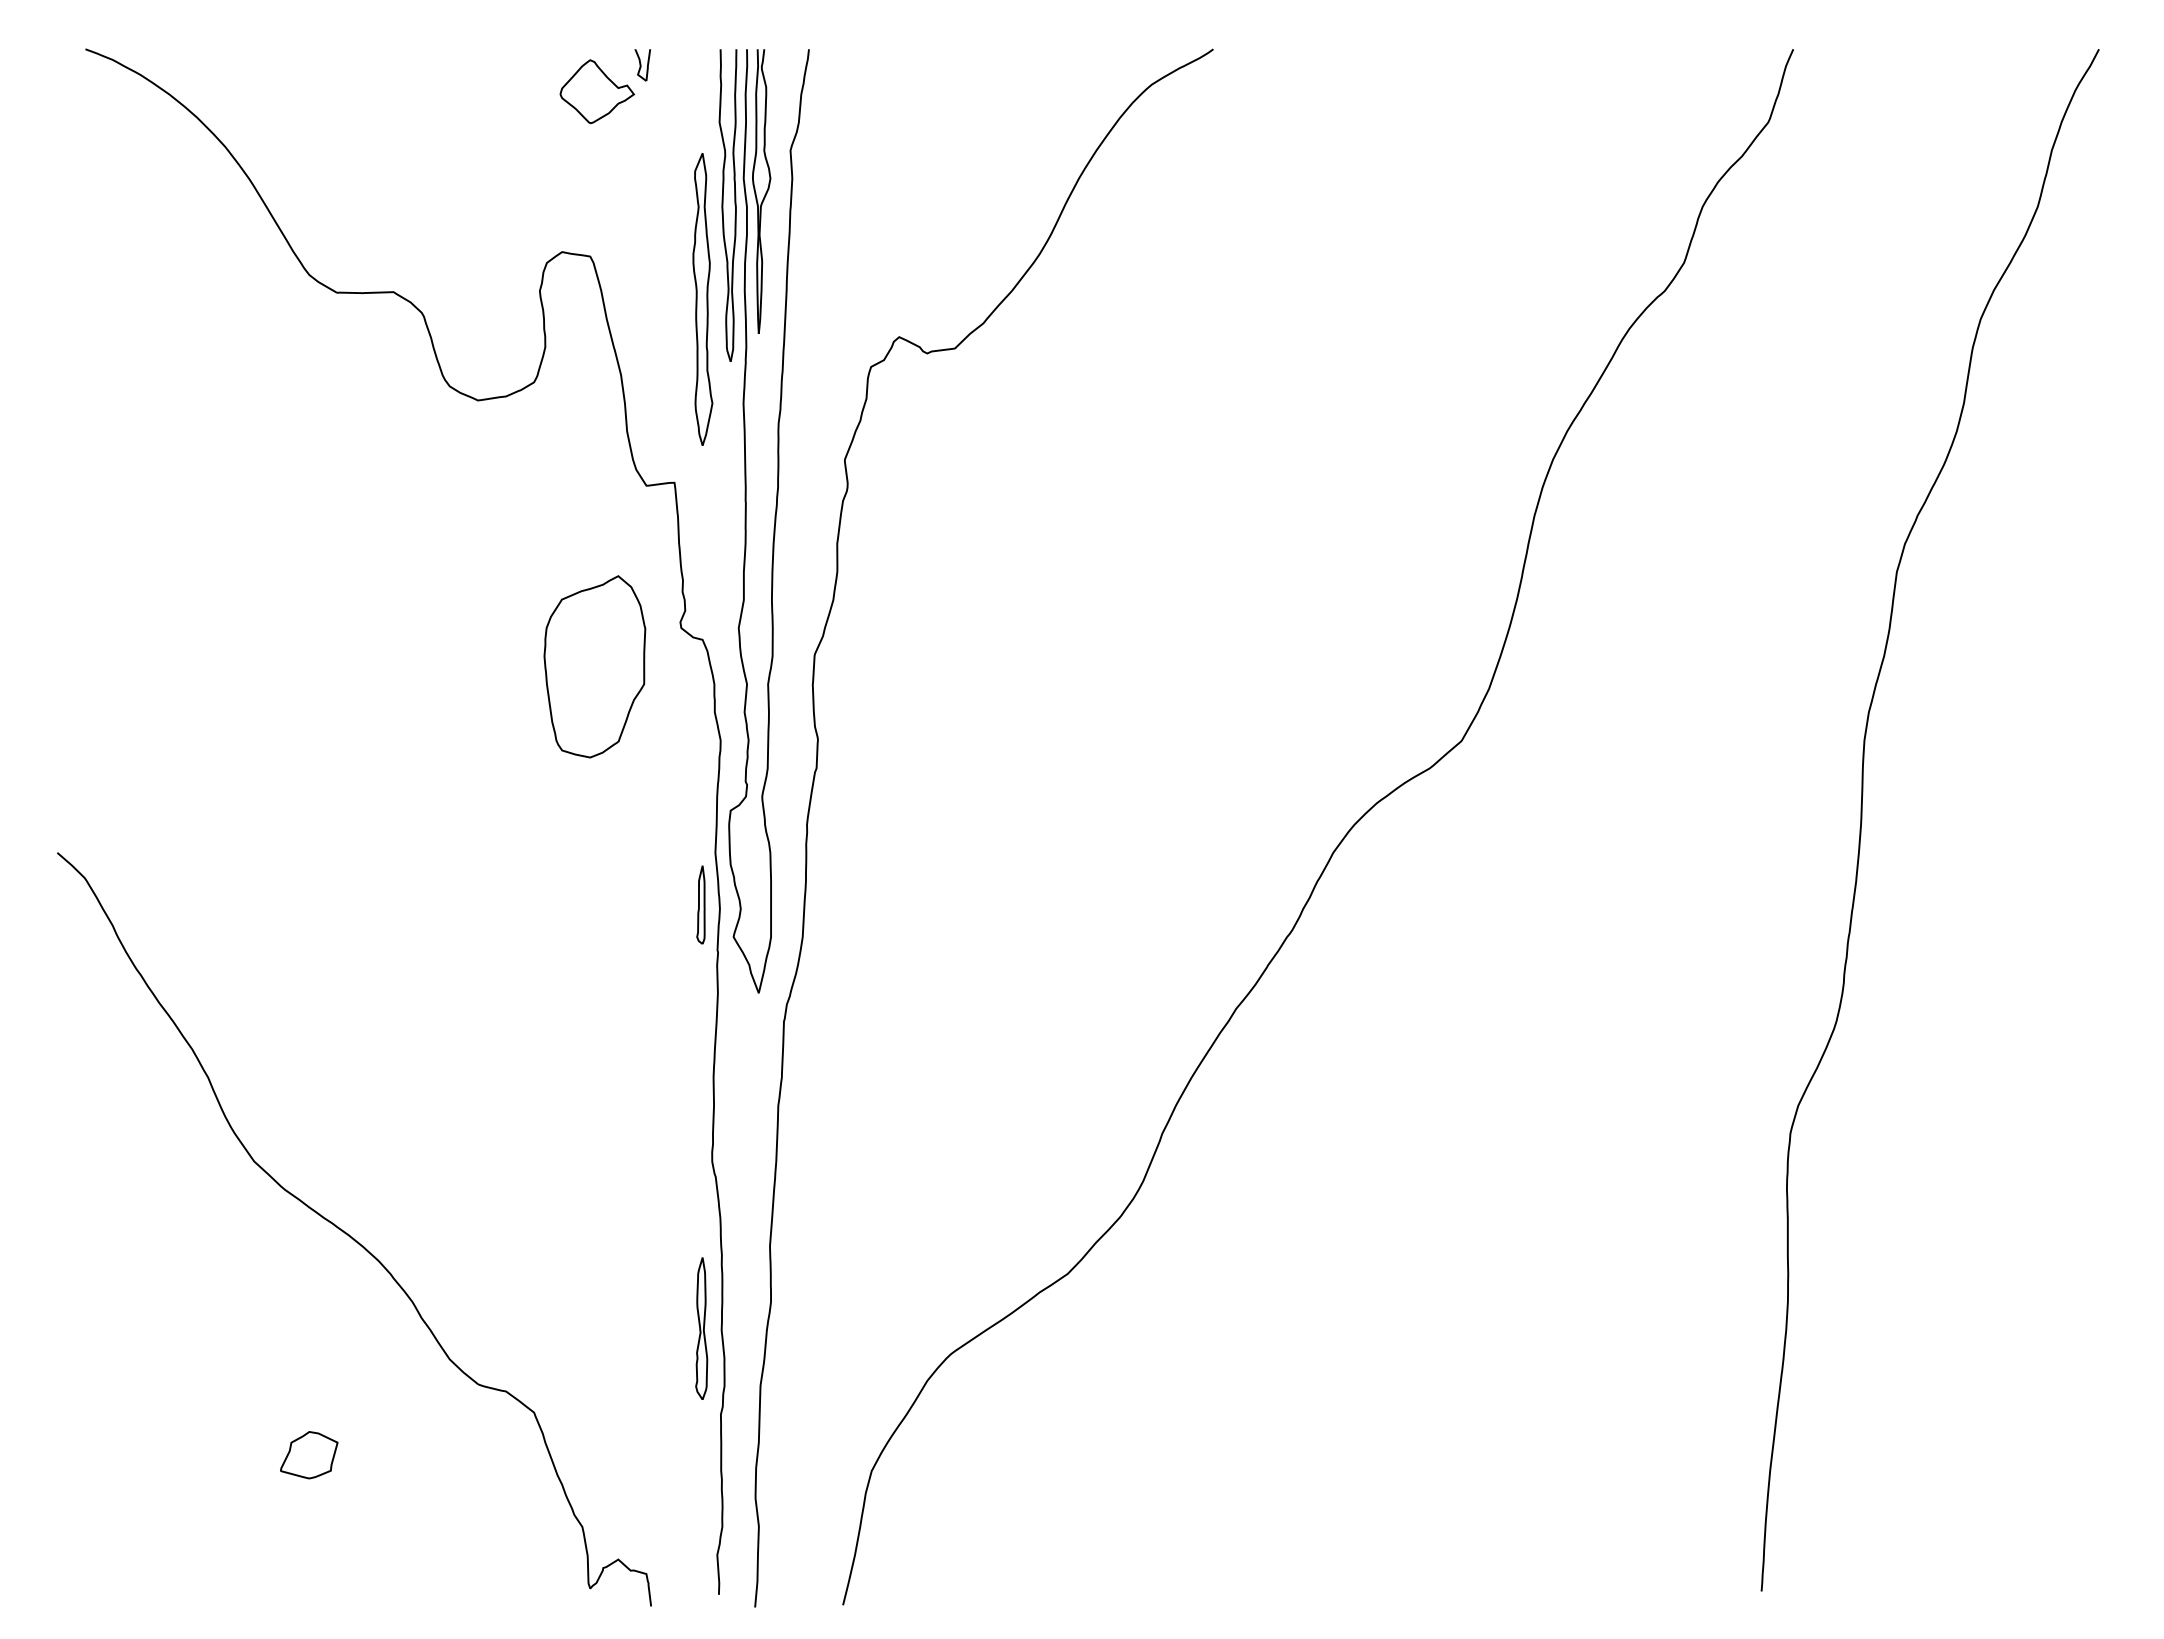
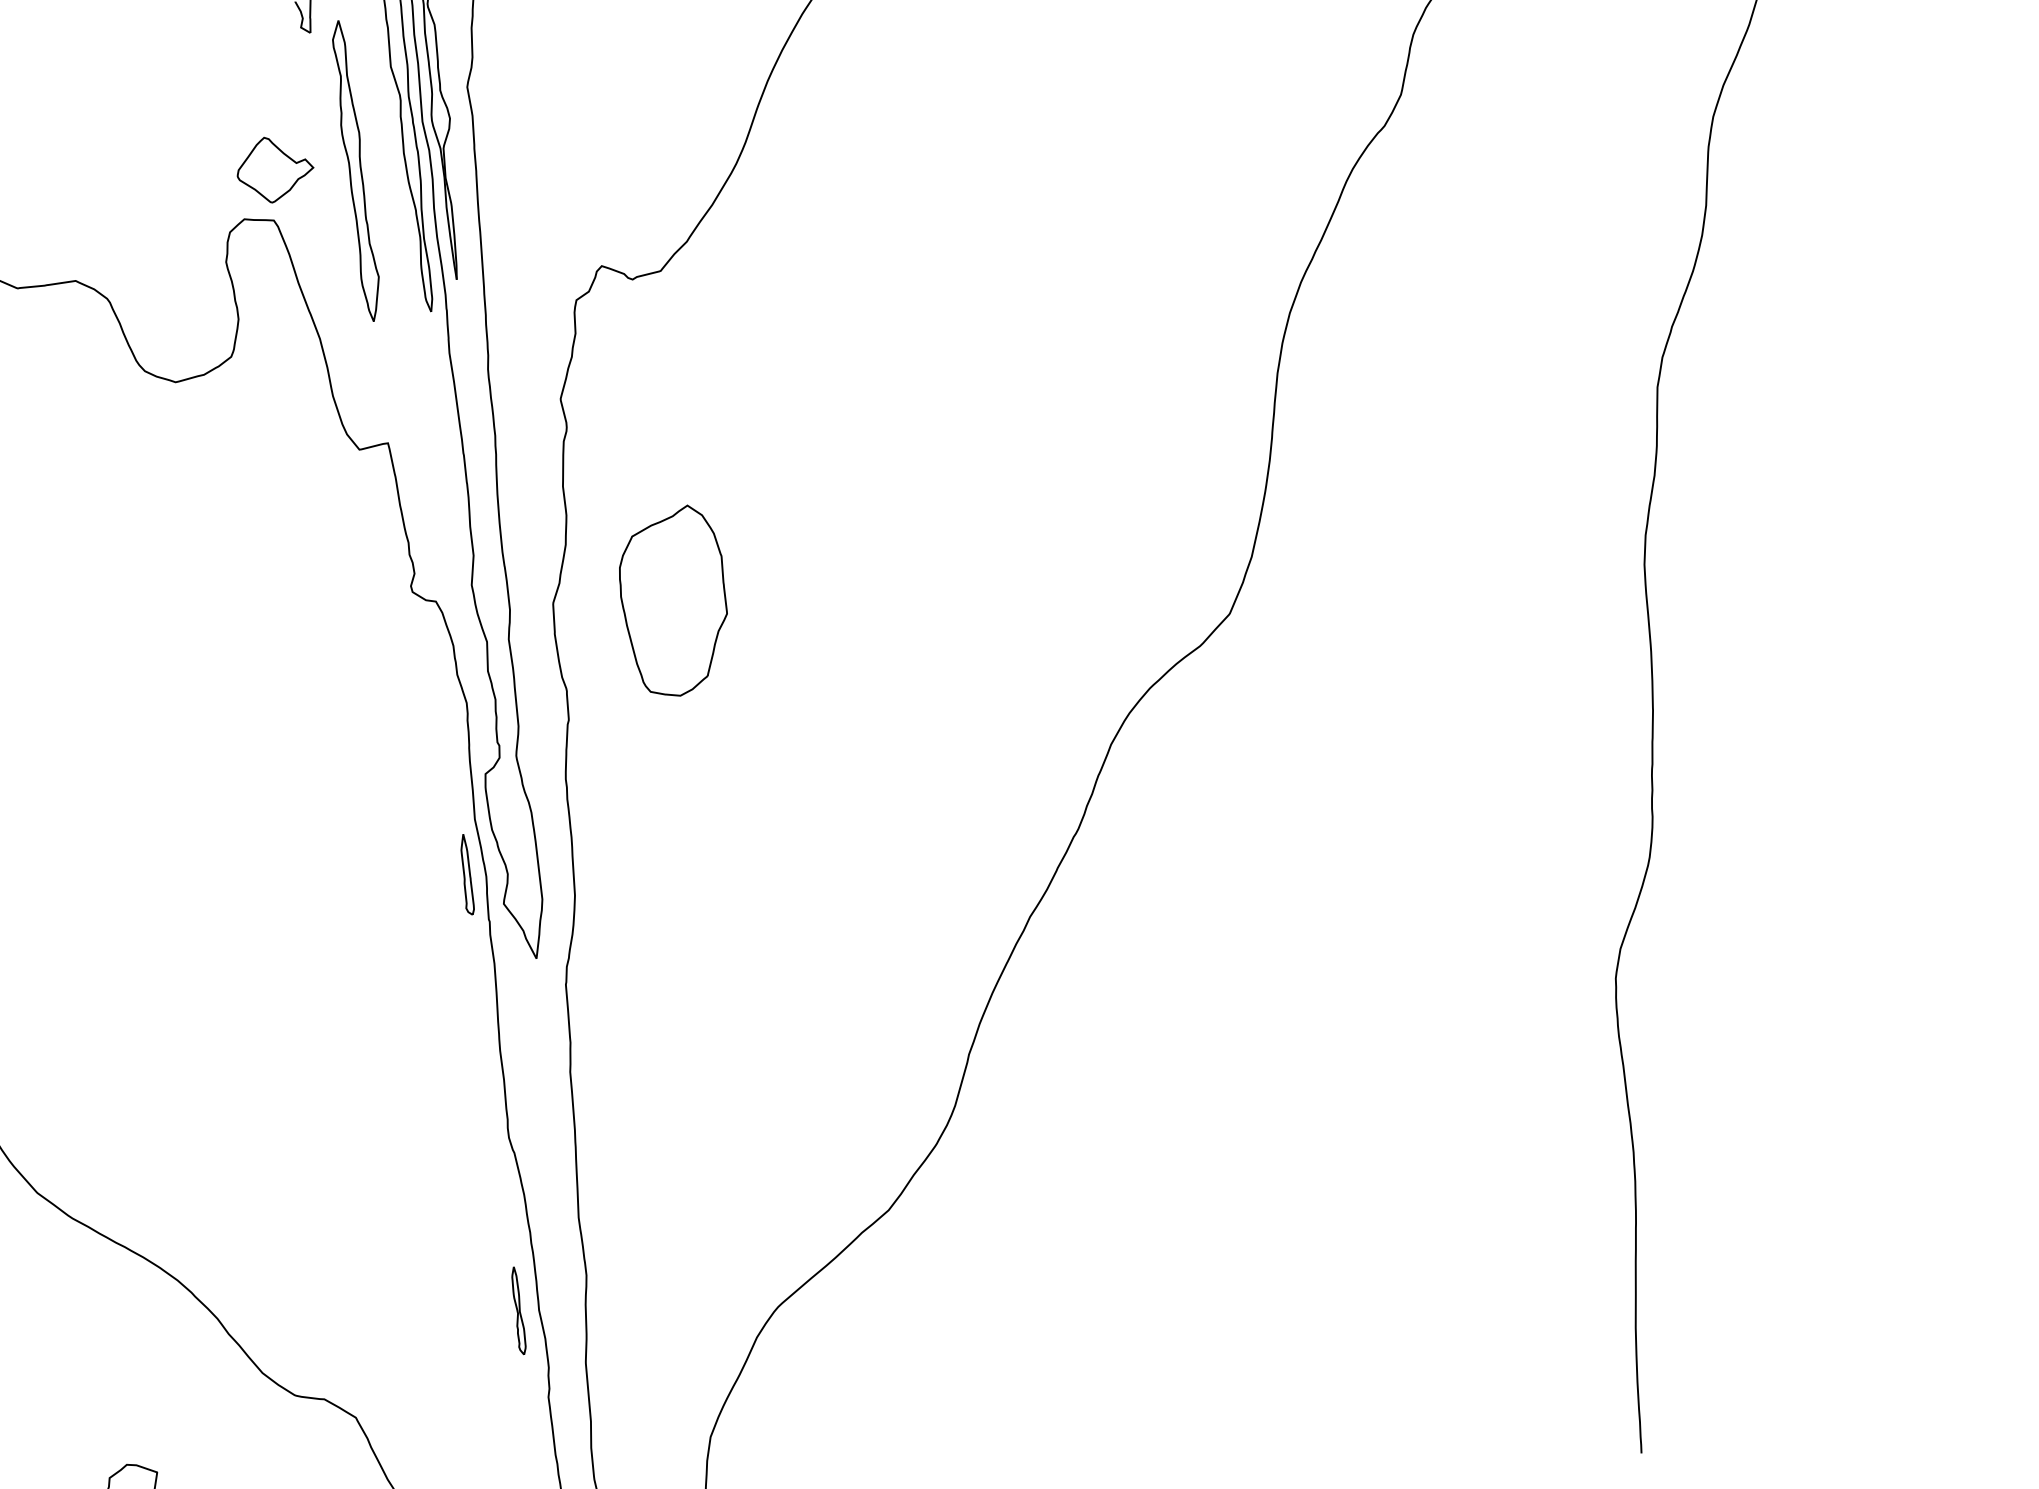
part: (597, 91) -> (275, 169), moved
part: (702, 299) -> (356, 171), moved
part: (594, 666) -> (673, 601), moved
part: (701, 1328) -> (518, 1310), size x0.6

